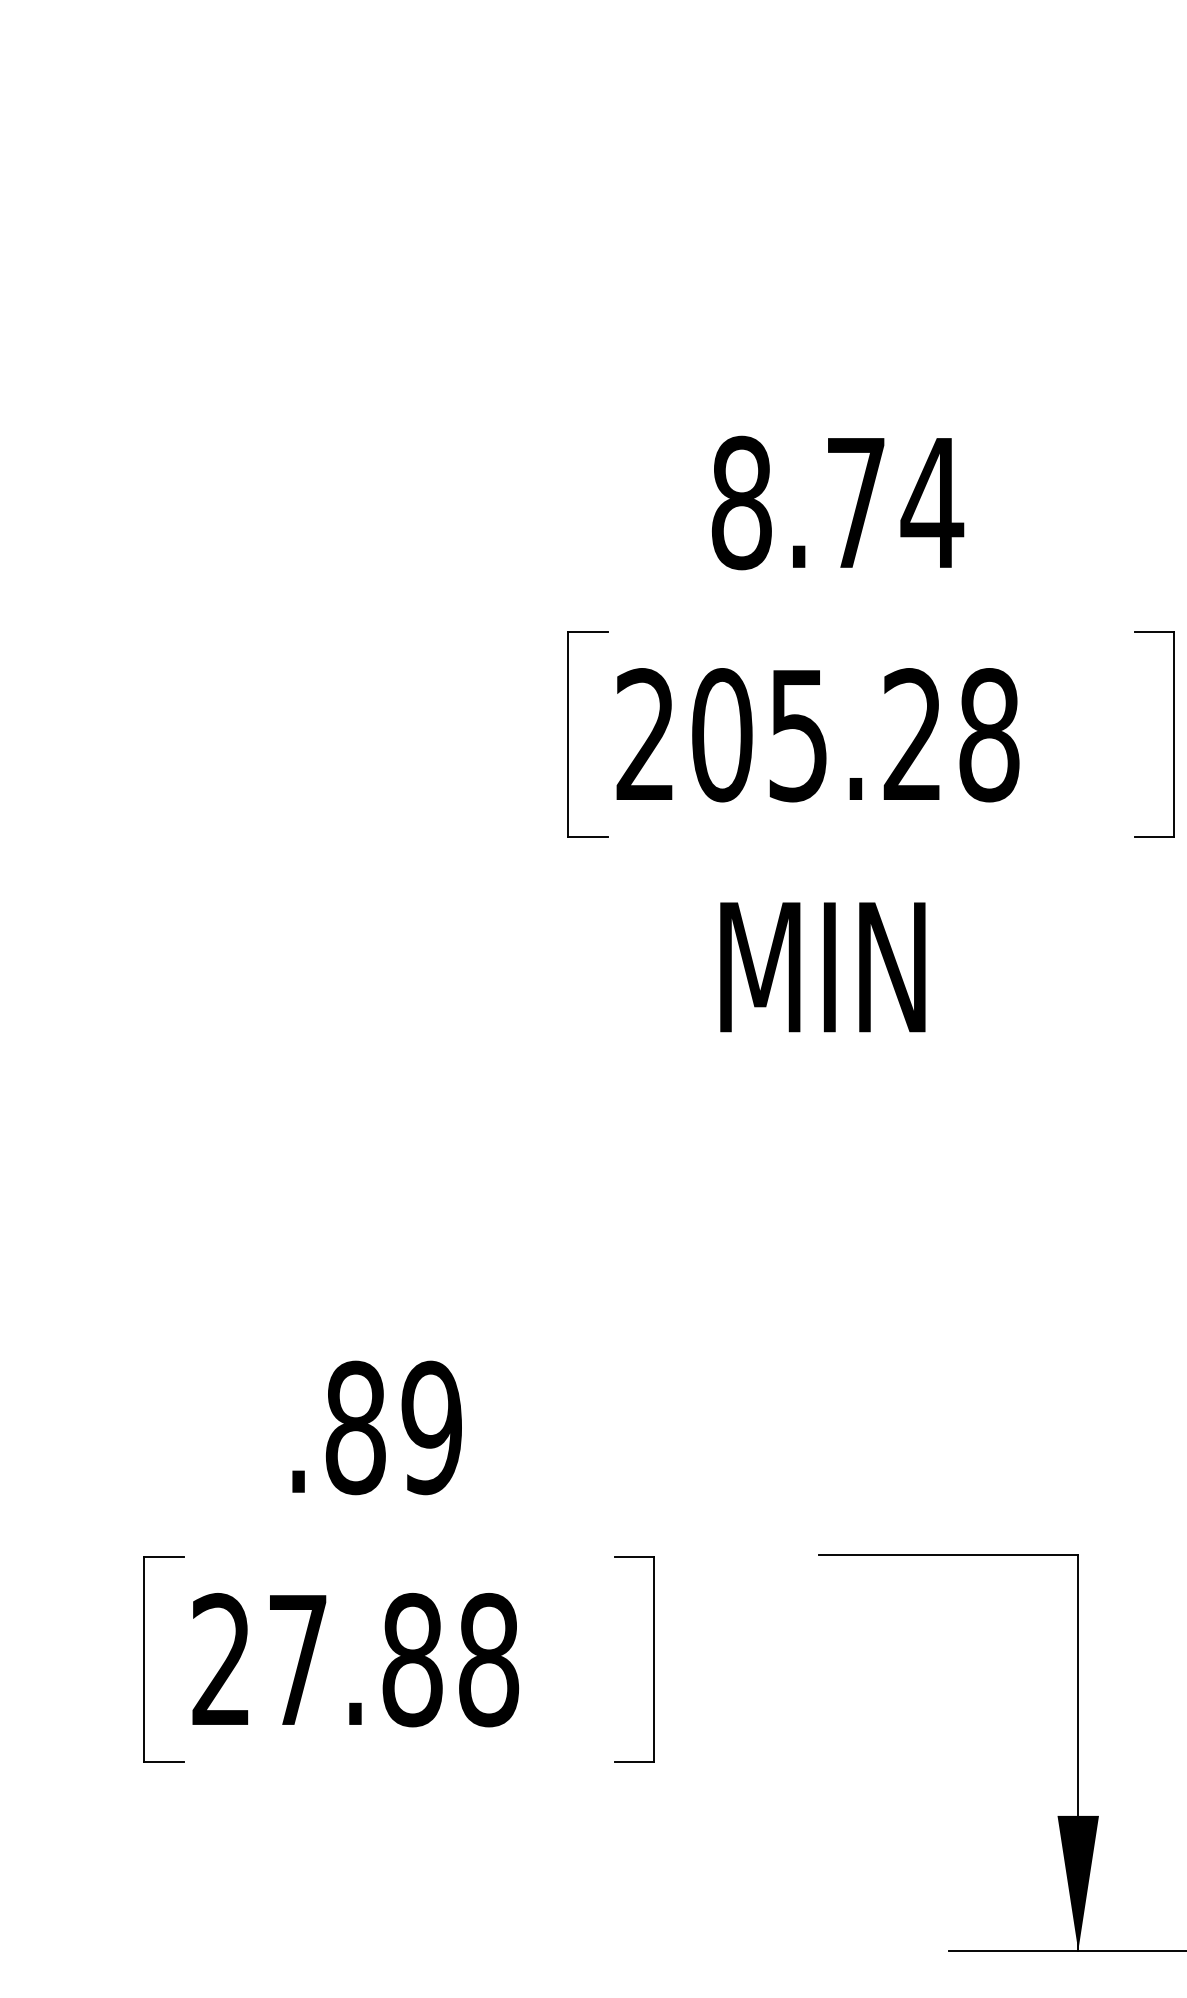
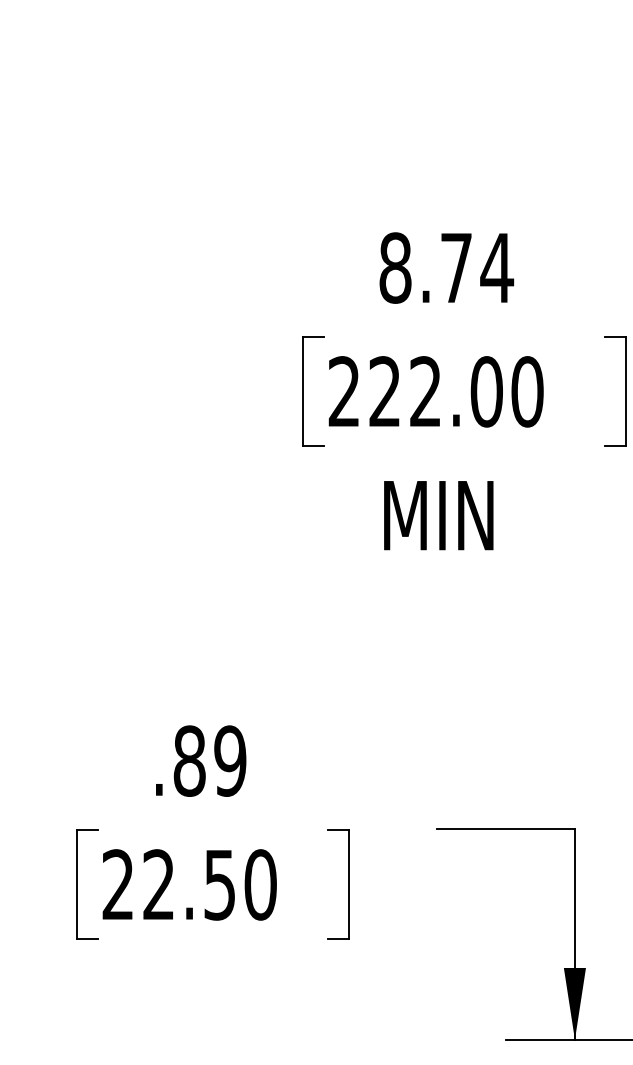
text: (856, 734) -> (456, 391), 205.28 -> 222.00
text: (392, 1659) -> (209, 884), 27.88 -> 22.50

